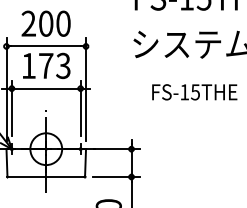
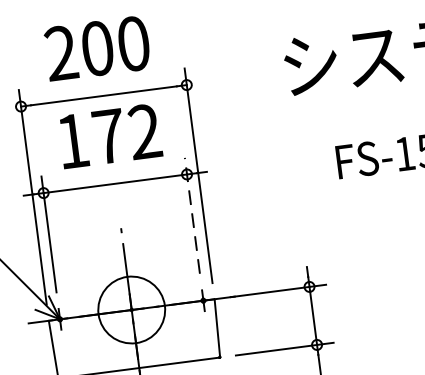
text: (63, 66) -> (145, 132), 173 -> 172
line: (80, 108) -> (192, 215), solid -> dashed

